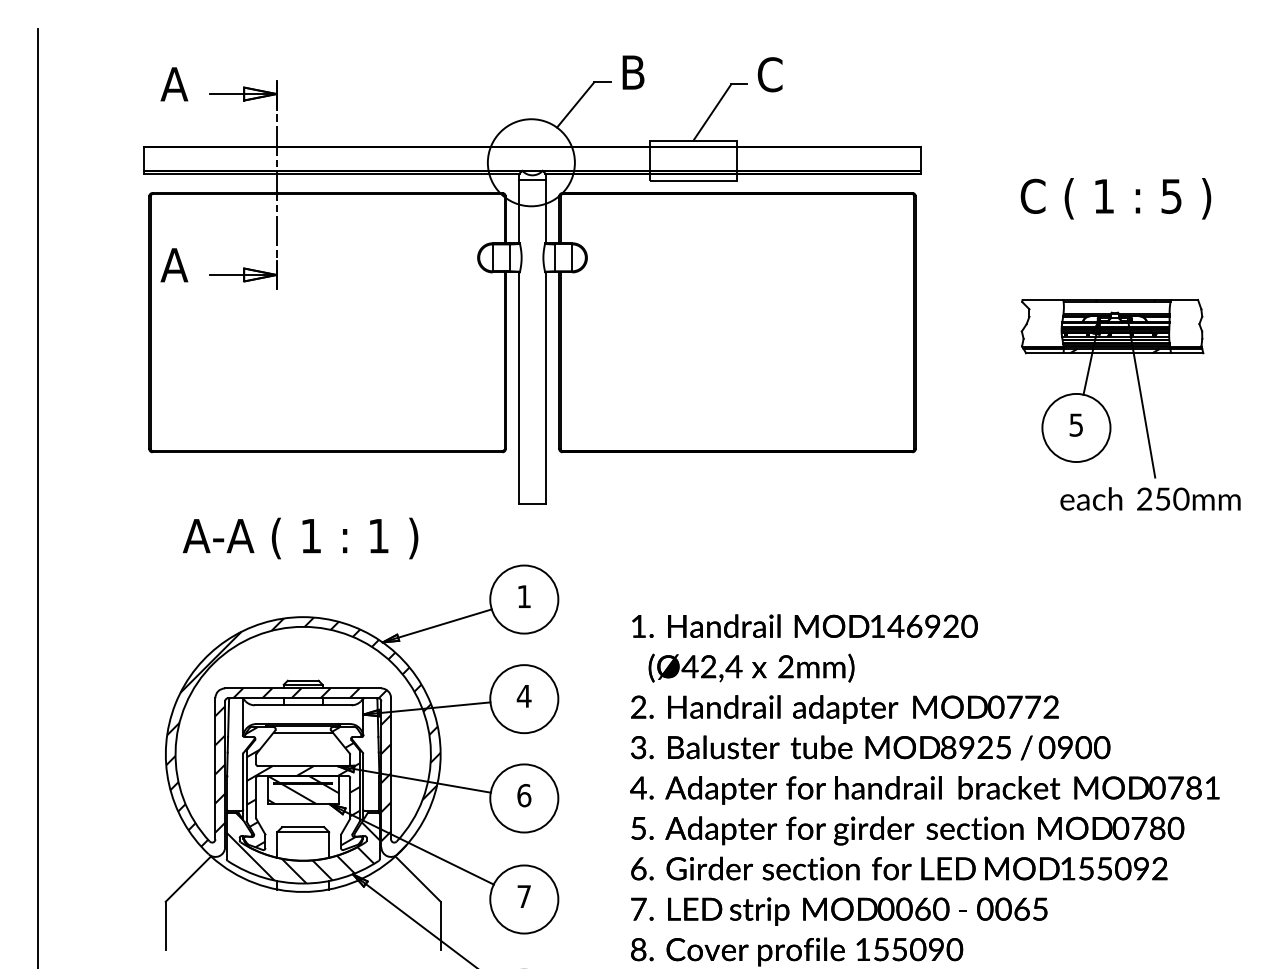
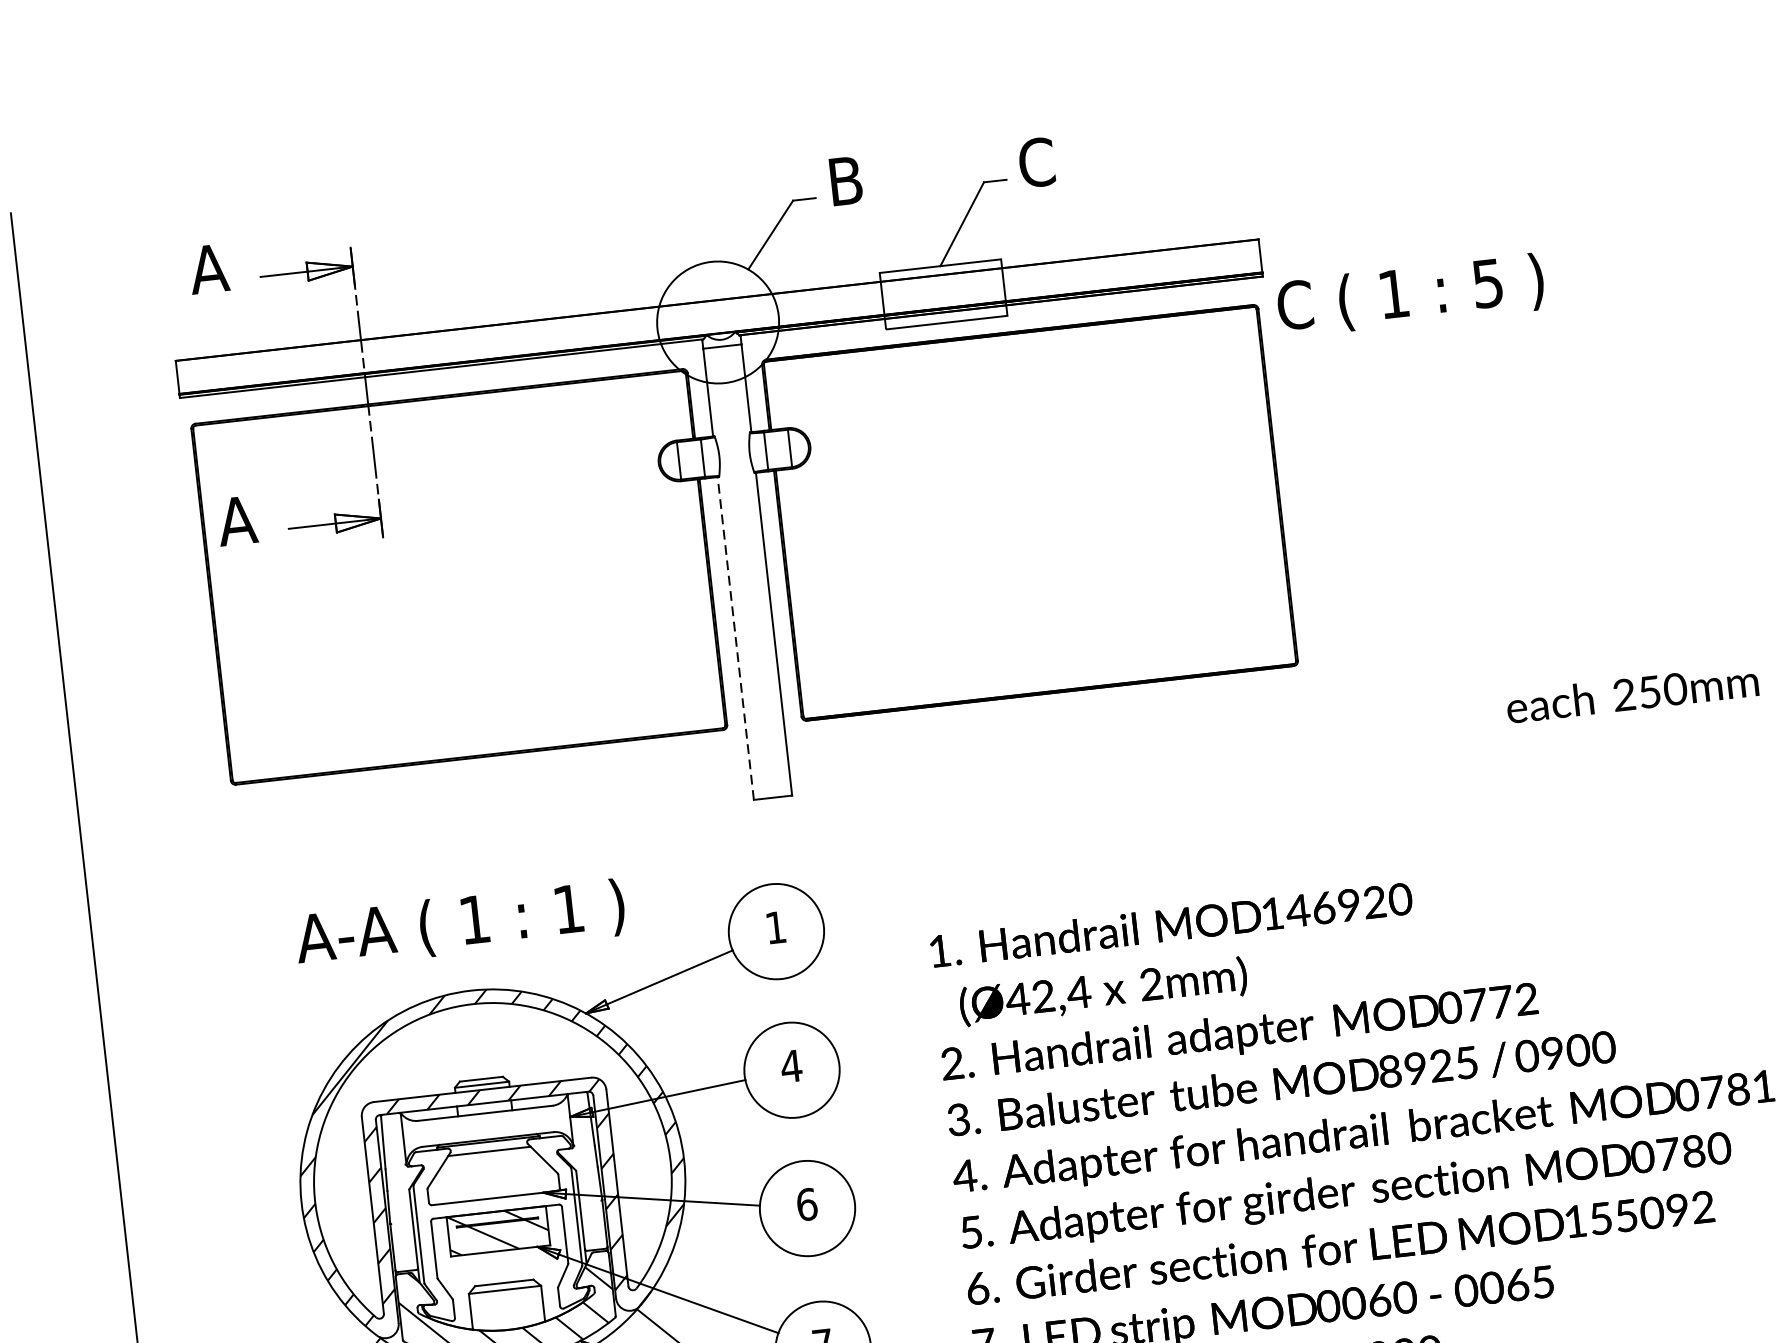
text: (1115, 198) -> (1410, 295), moved
line: (518, 388) -> (735, 638), solid -> dashed
part: (1099, 401) -> (1546, 566), removed
text: (300, 538) -> (460, 924), moved
hatch: (302, 787) -> (497, 1227), removed

